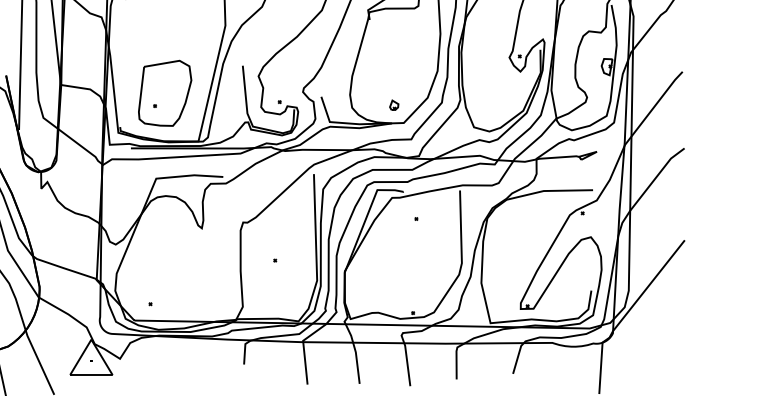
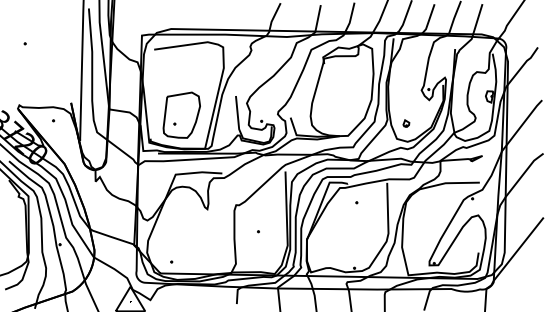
part: (394, 105) -> (406, 123), moved

